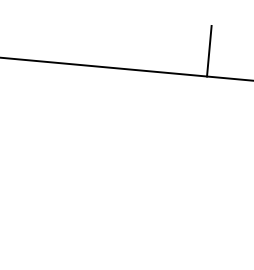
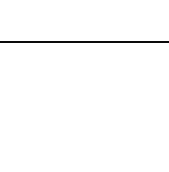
line: (208, 51) -> (127, 26), removed

